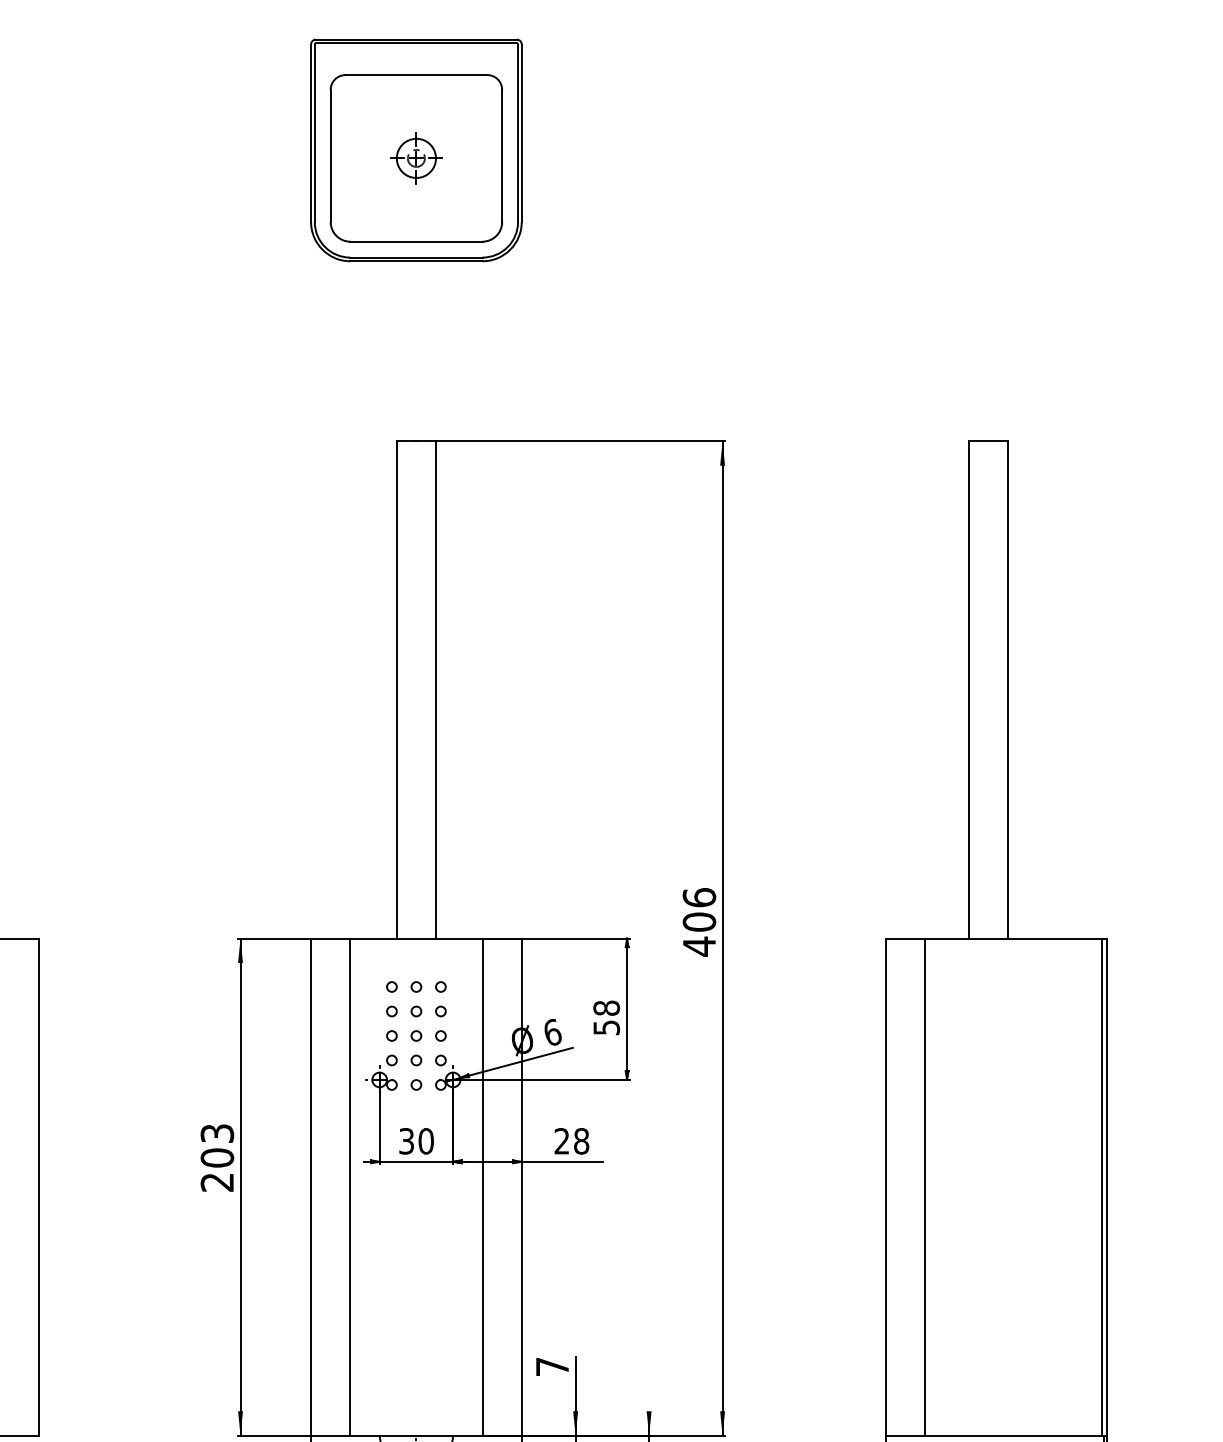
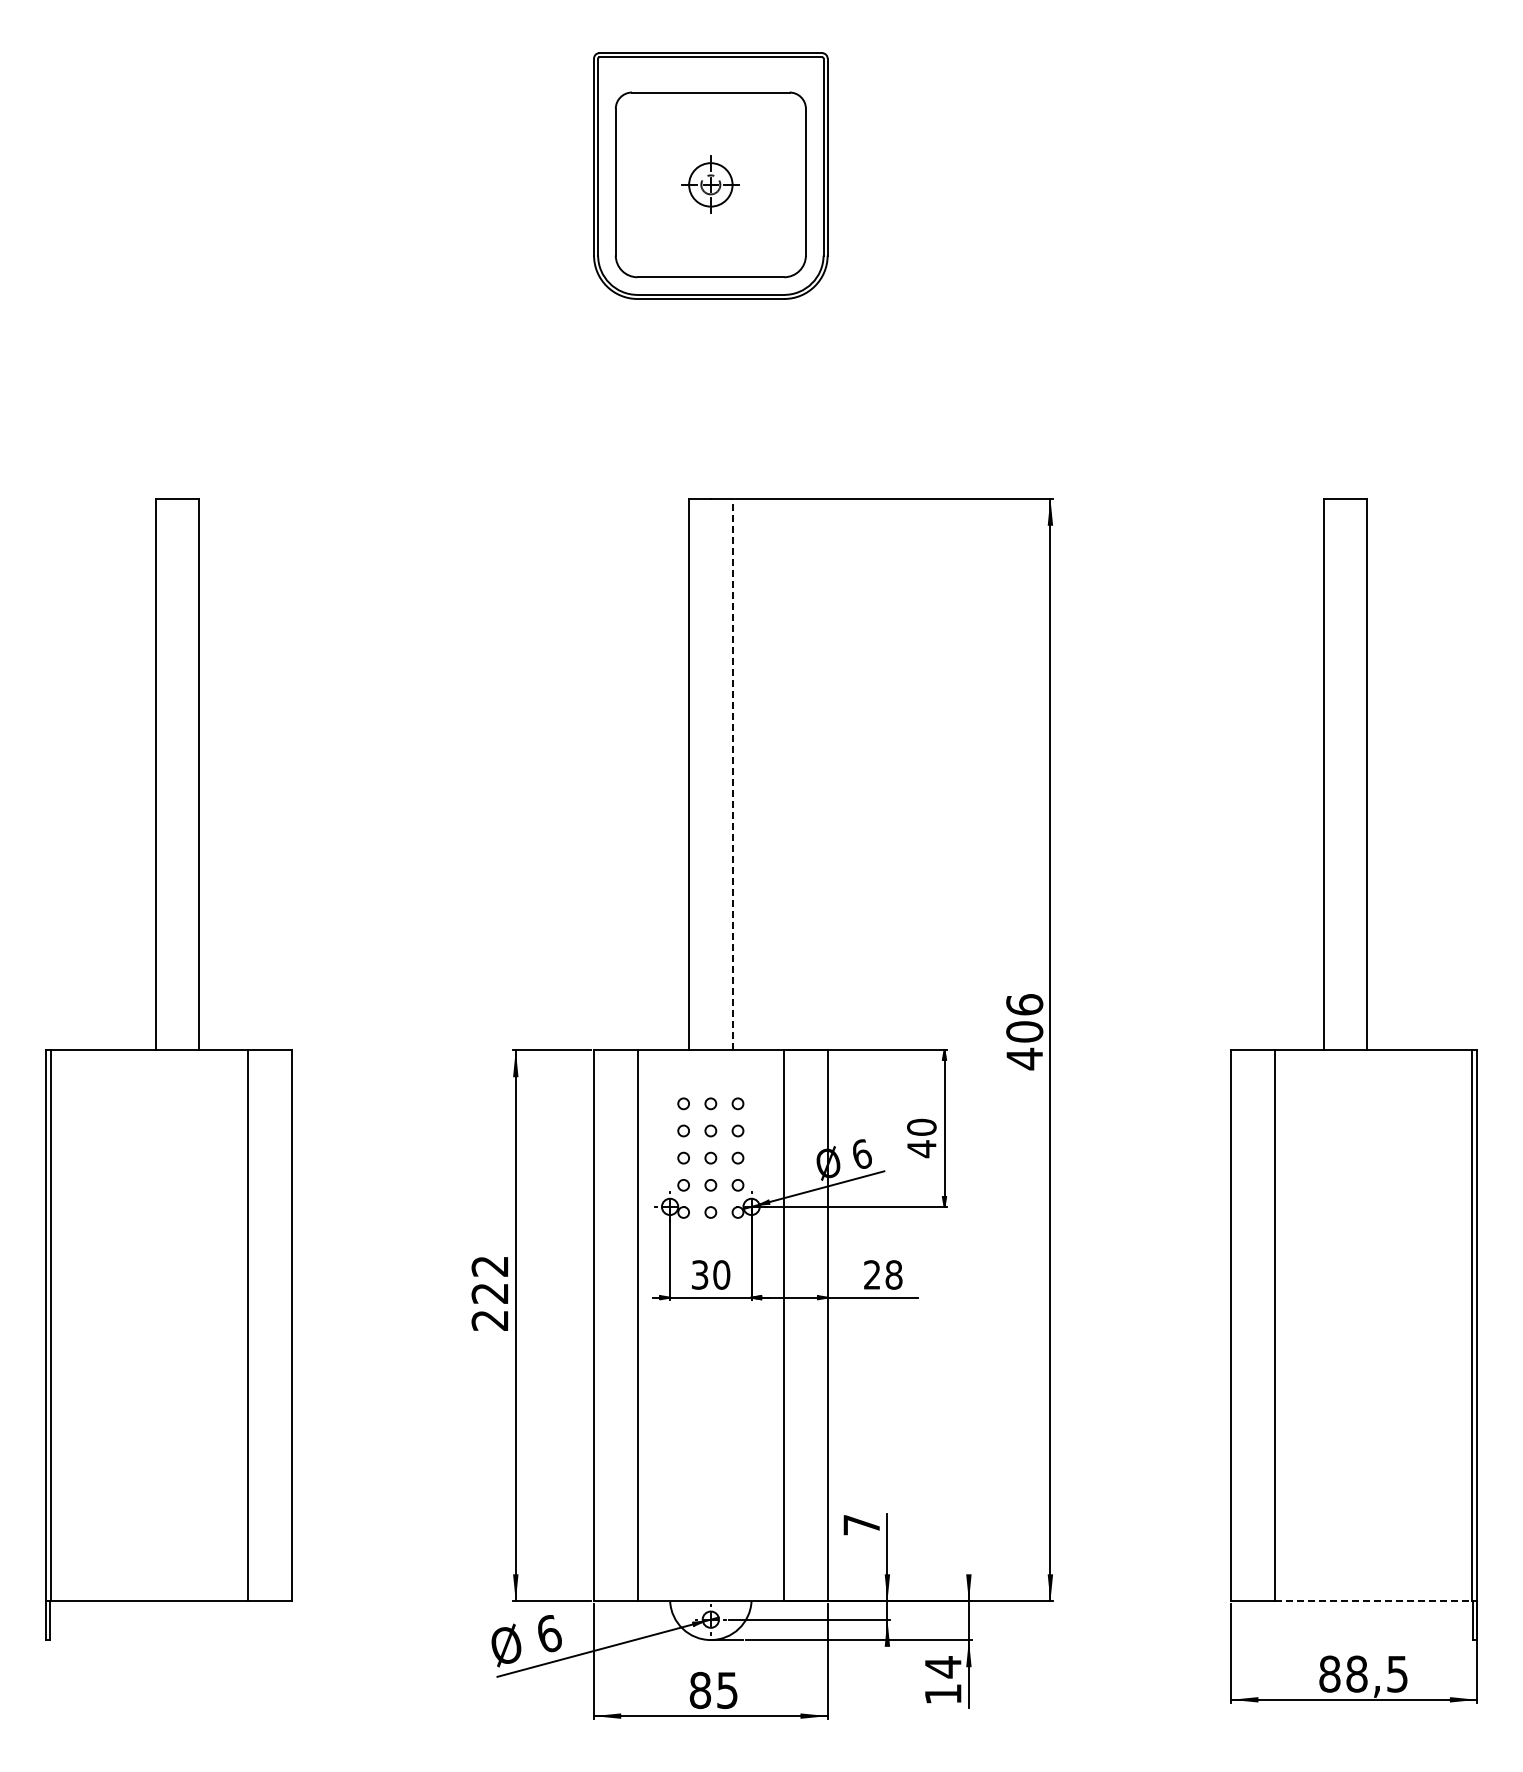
line: (435, 690) -> (732, 774), solid -> dashed
text: (606, 1018) -> (921, 1138), 58 -> 40
text: (216, 1146) -> (489, 1280), 203 -> 222
line: (1013, 1435) -> (1373, 1601), solid -> dashed

